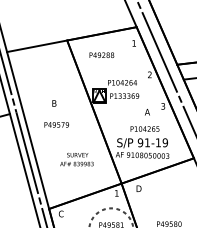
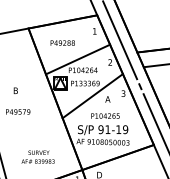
line: (116, 71) -> (77, 59), added
line: (131, 108) -> (92, 95), added
text: (76, 159) -> (37, 157), moved

